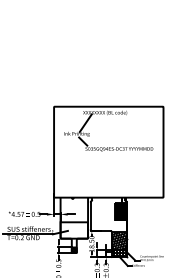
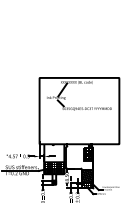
hatch: (74, 230) -> (54, 168), added

